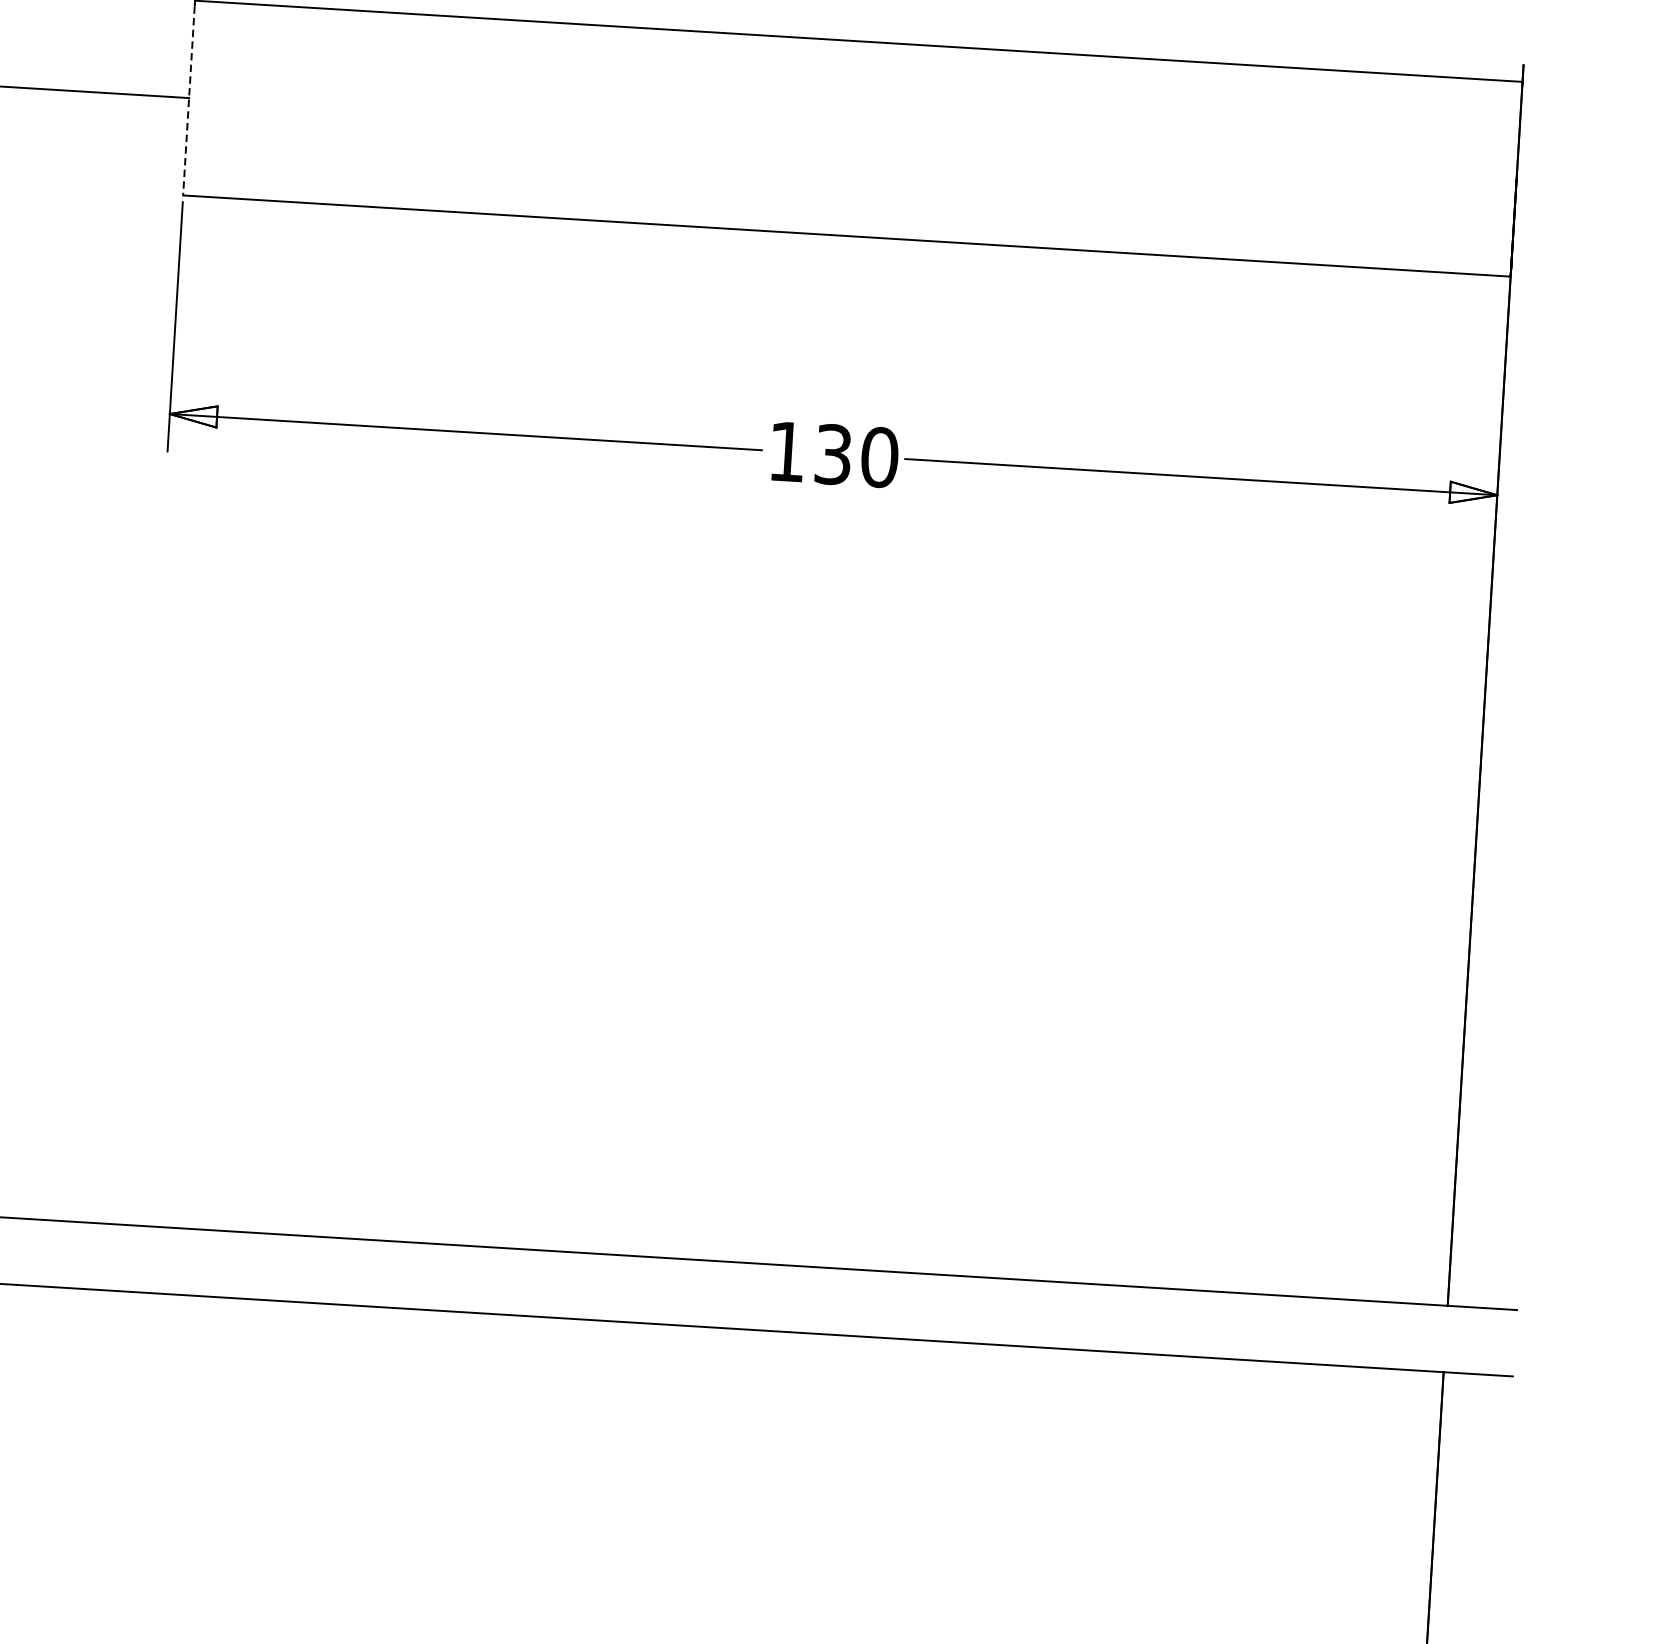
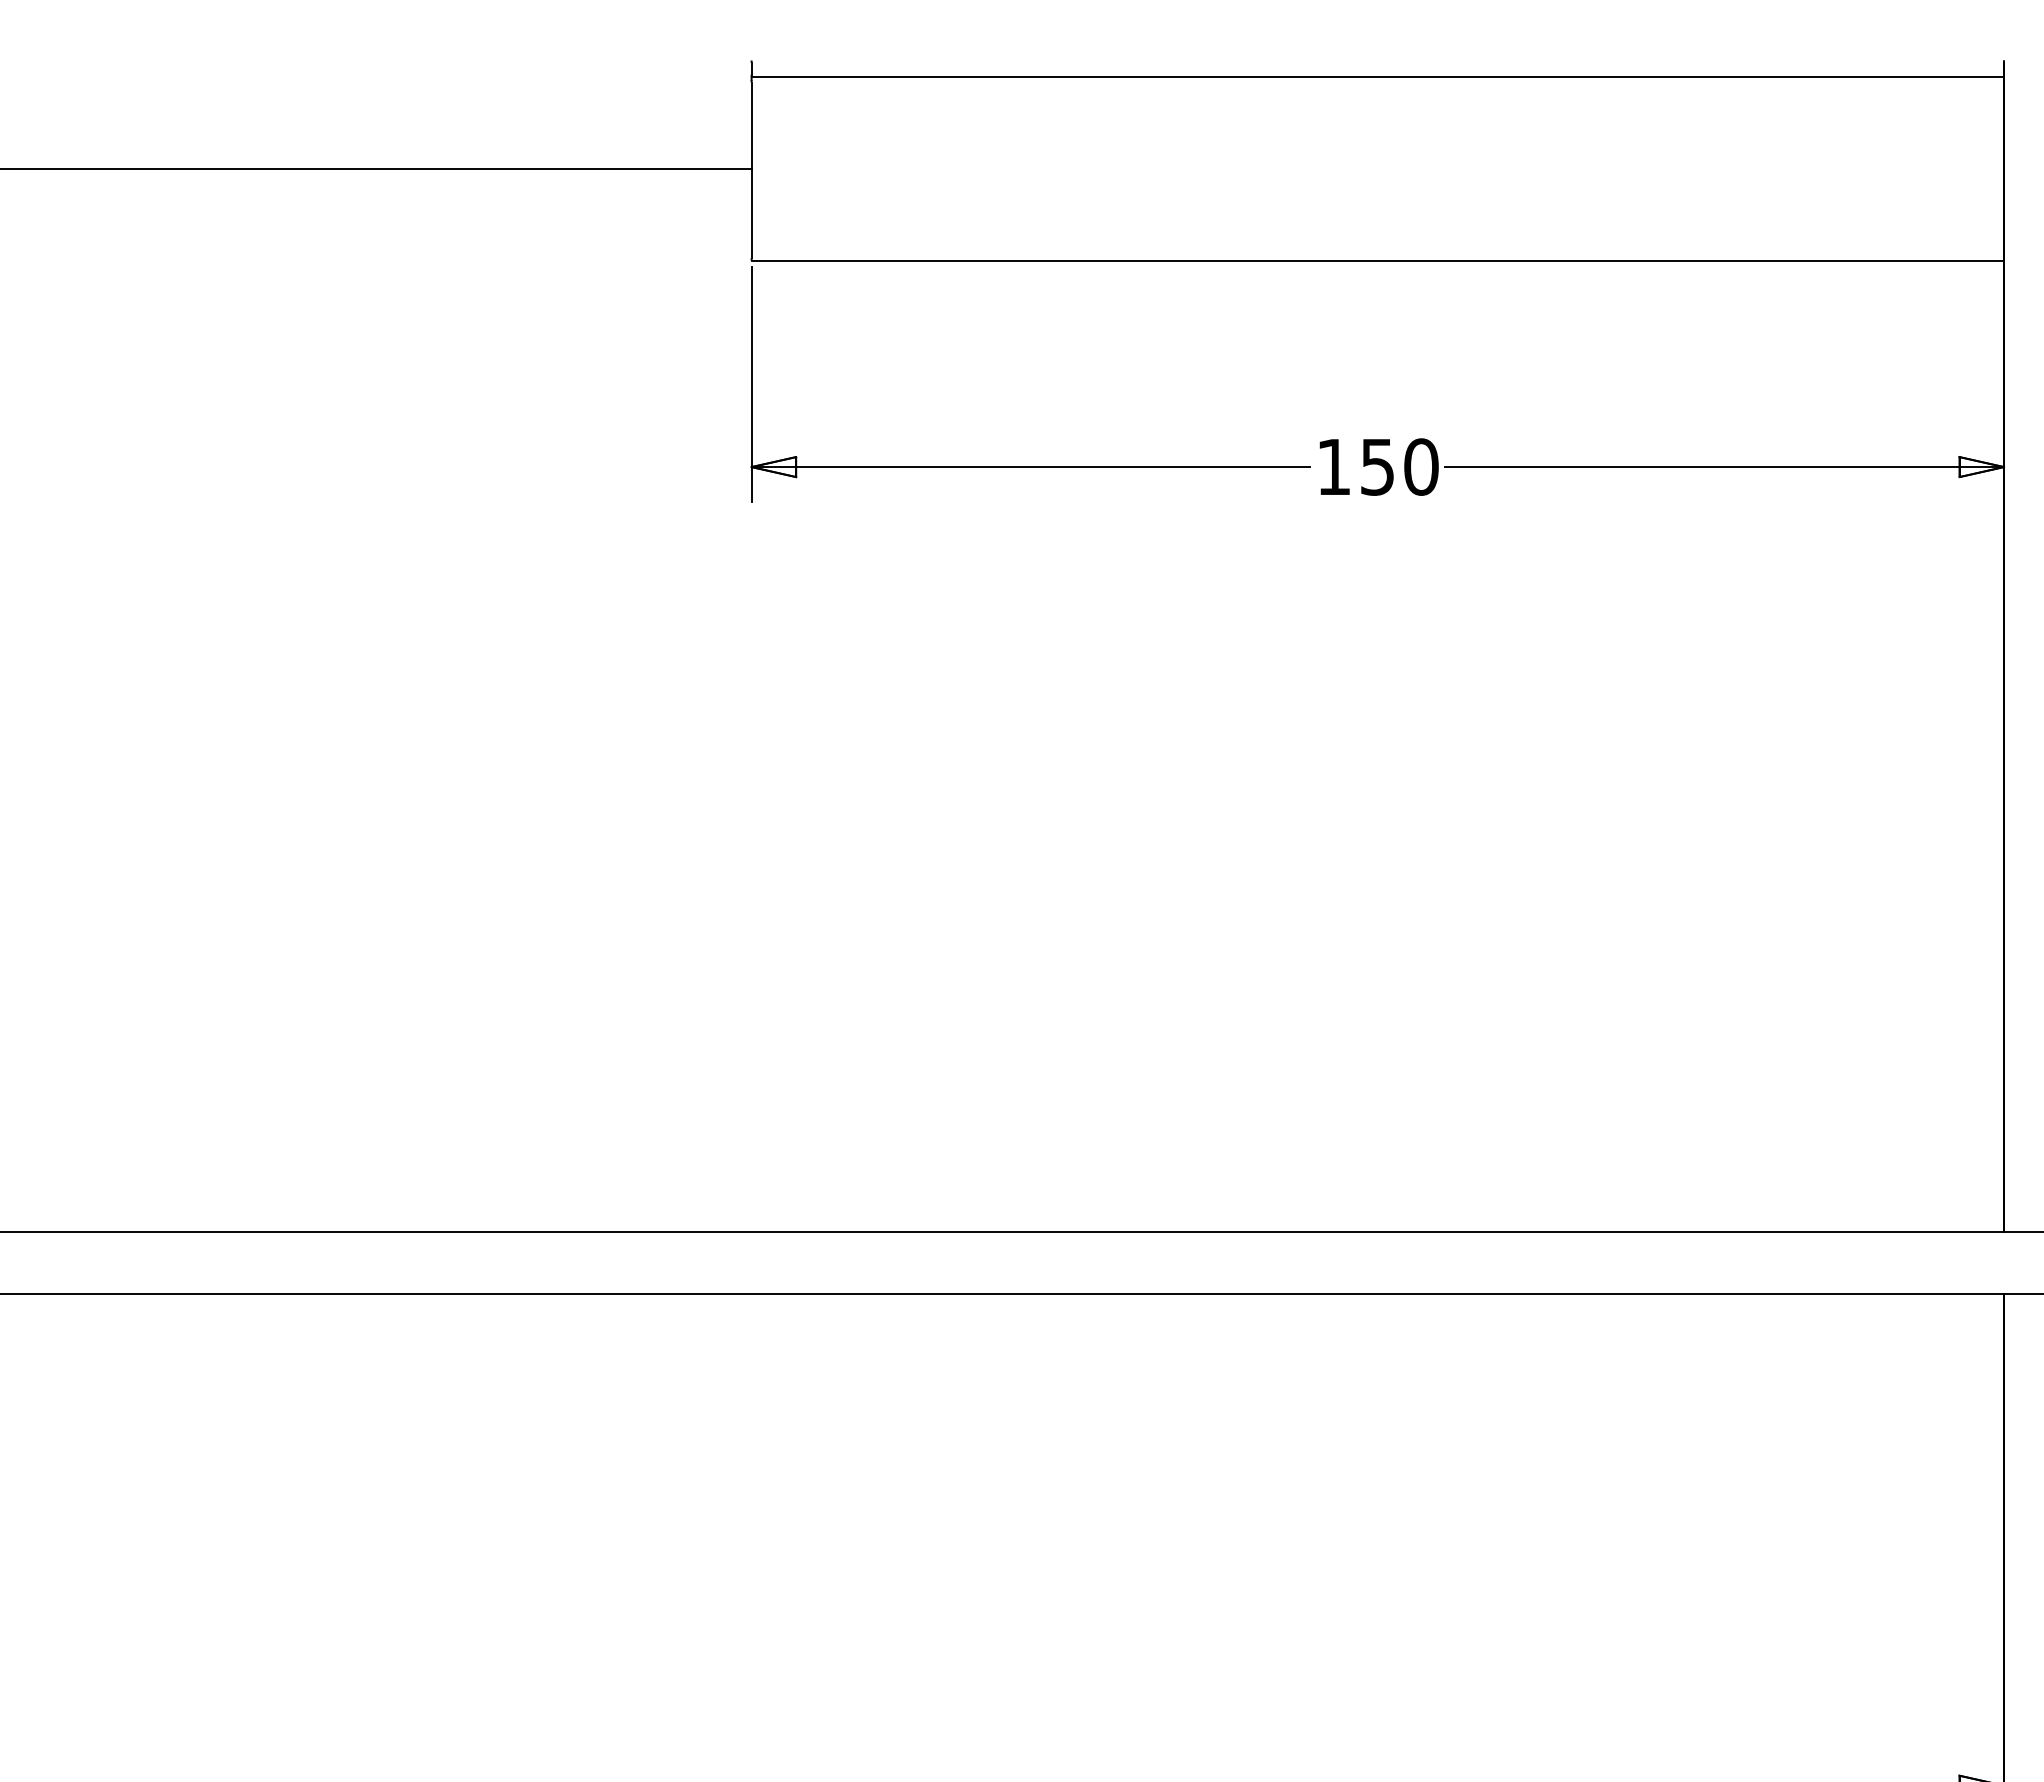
line: (188, 99) -> (751, 170), dashed -> solid
text: (833, 453) -> (1377, 466), 130 -> 150

